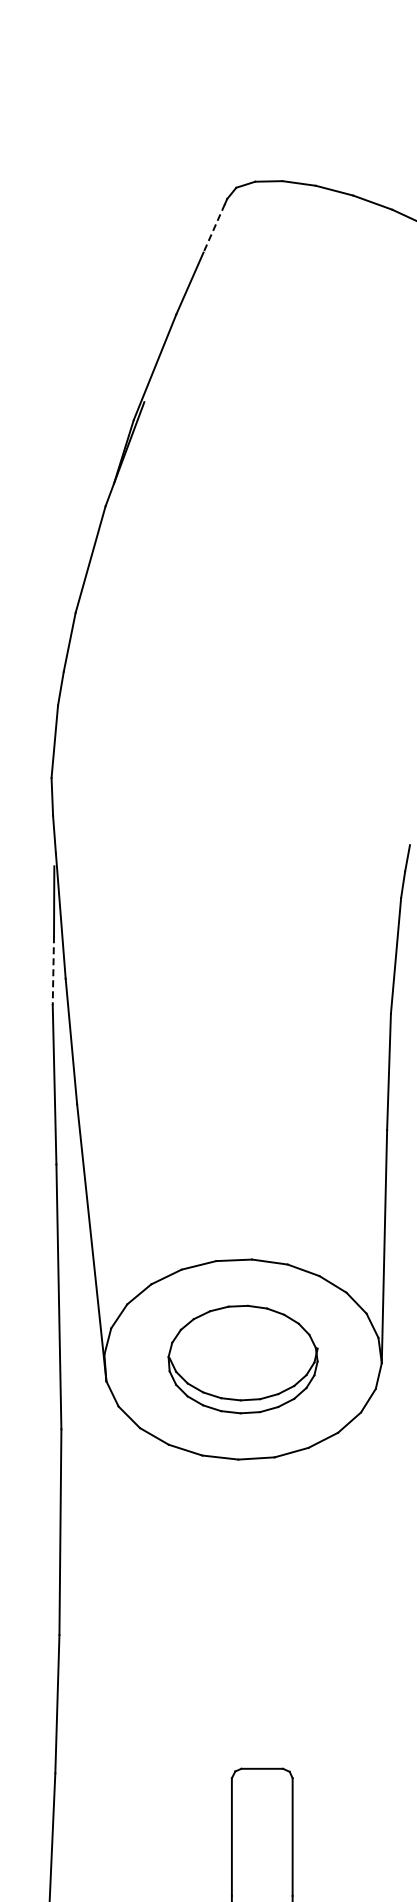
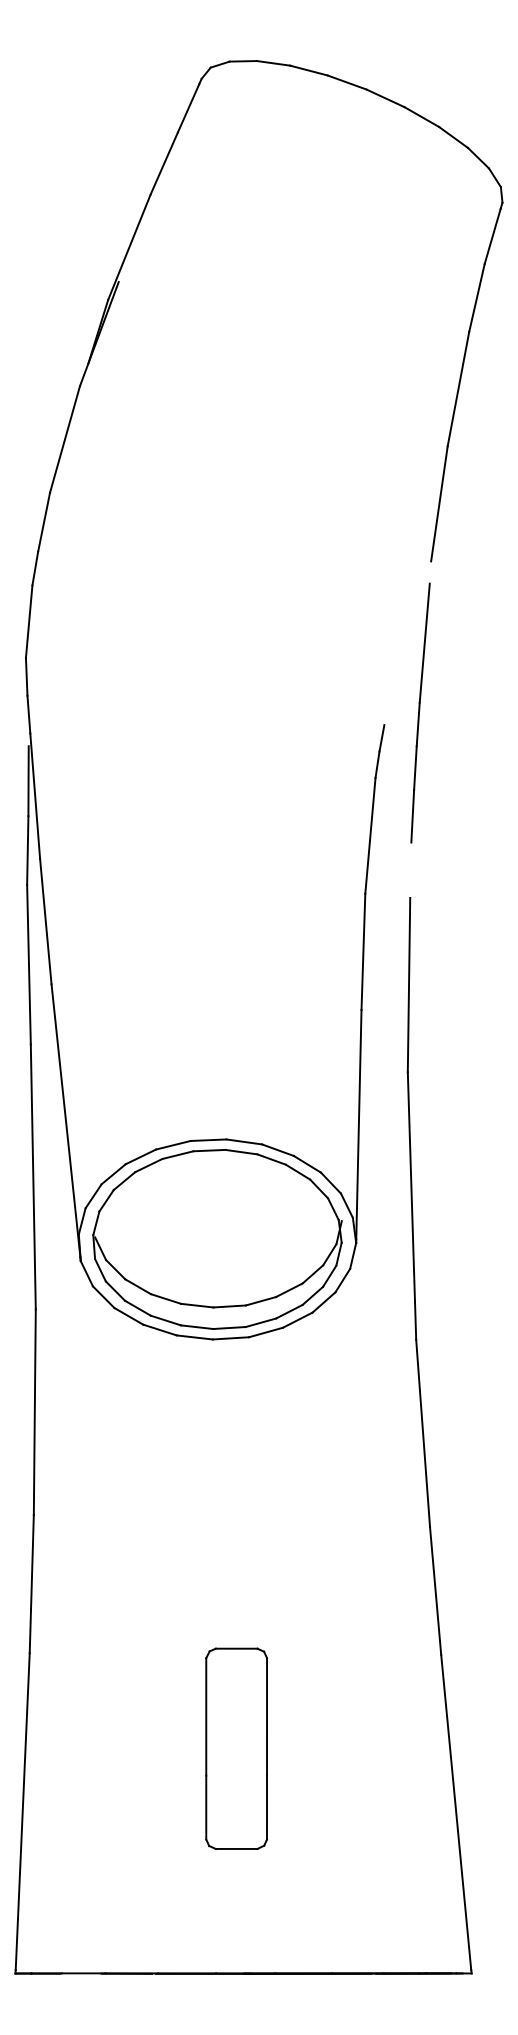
line: (214, 228) -> (188, 108), dashed -> solid
line: (53, 971) -> (27, 851), dashed -> solid
part: (243, 1359) -> (217, 1239), size x1.67

